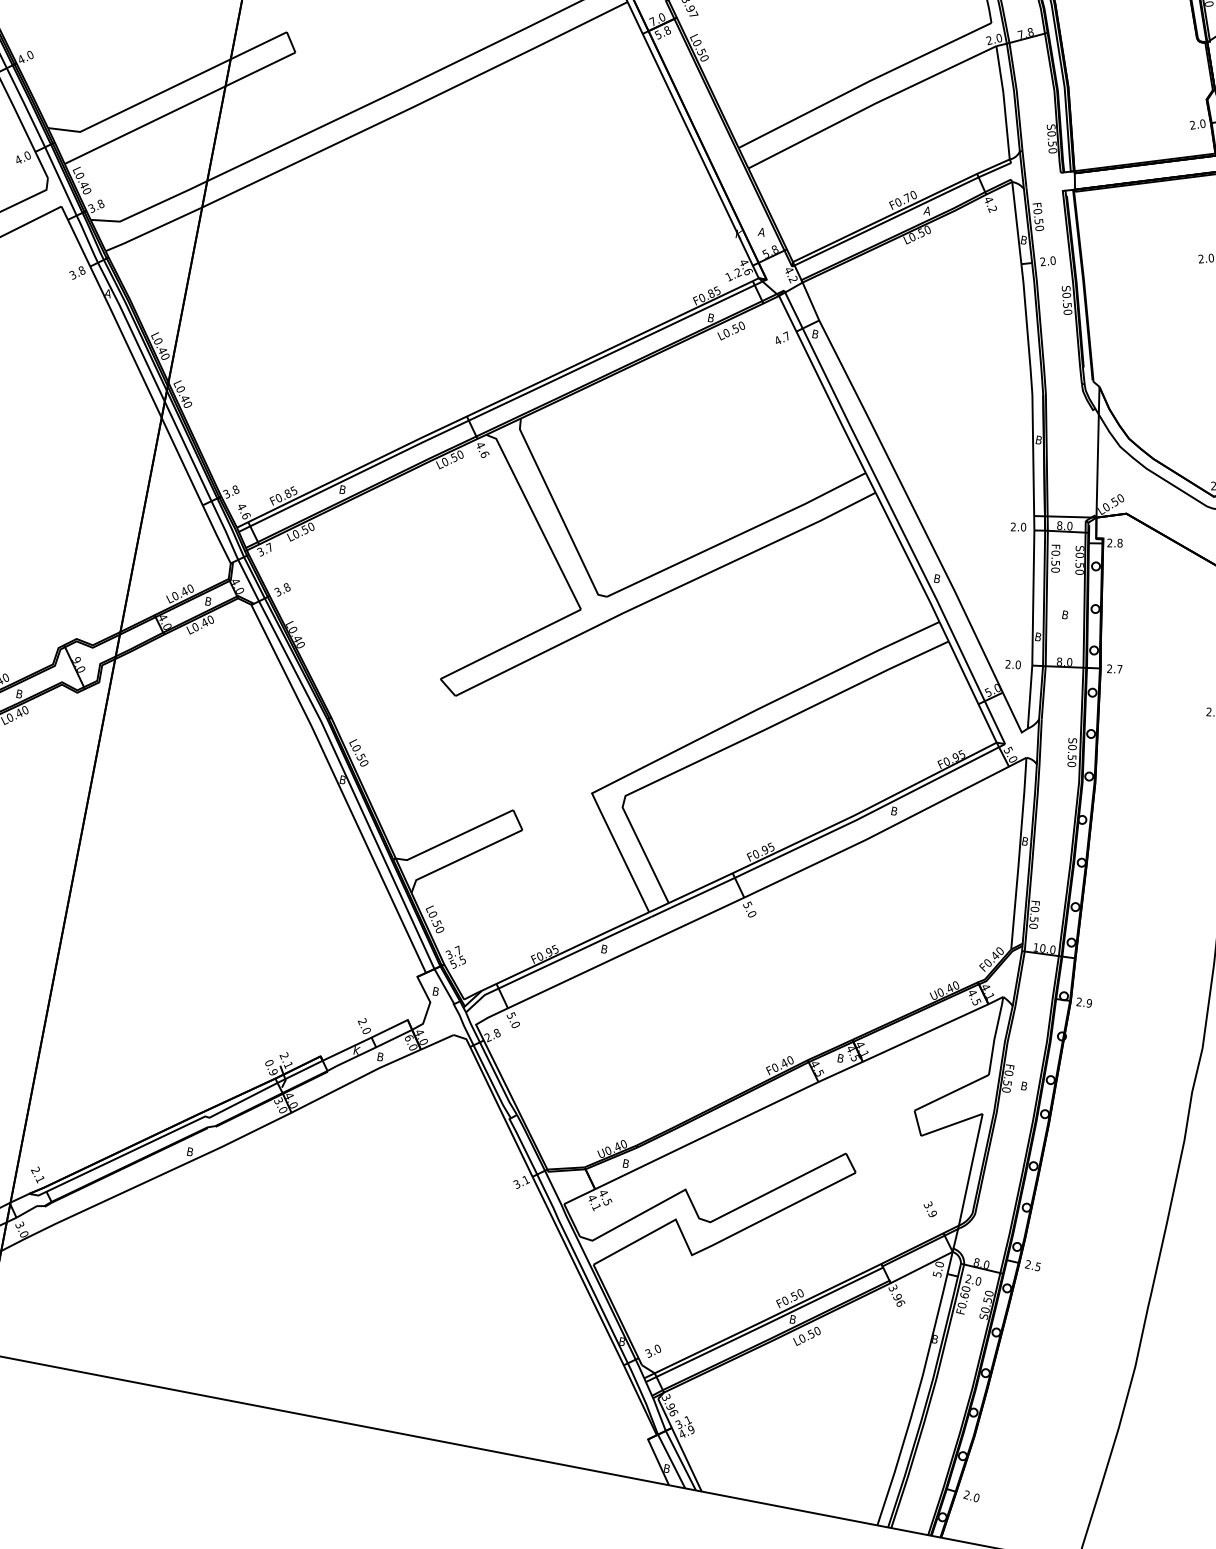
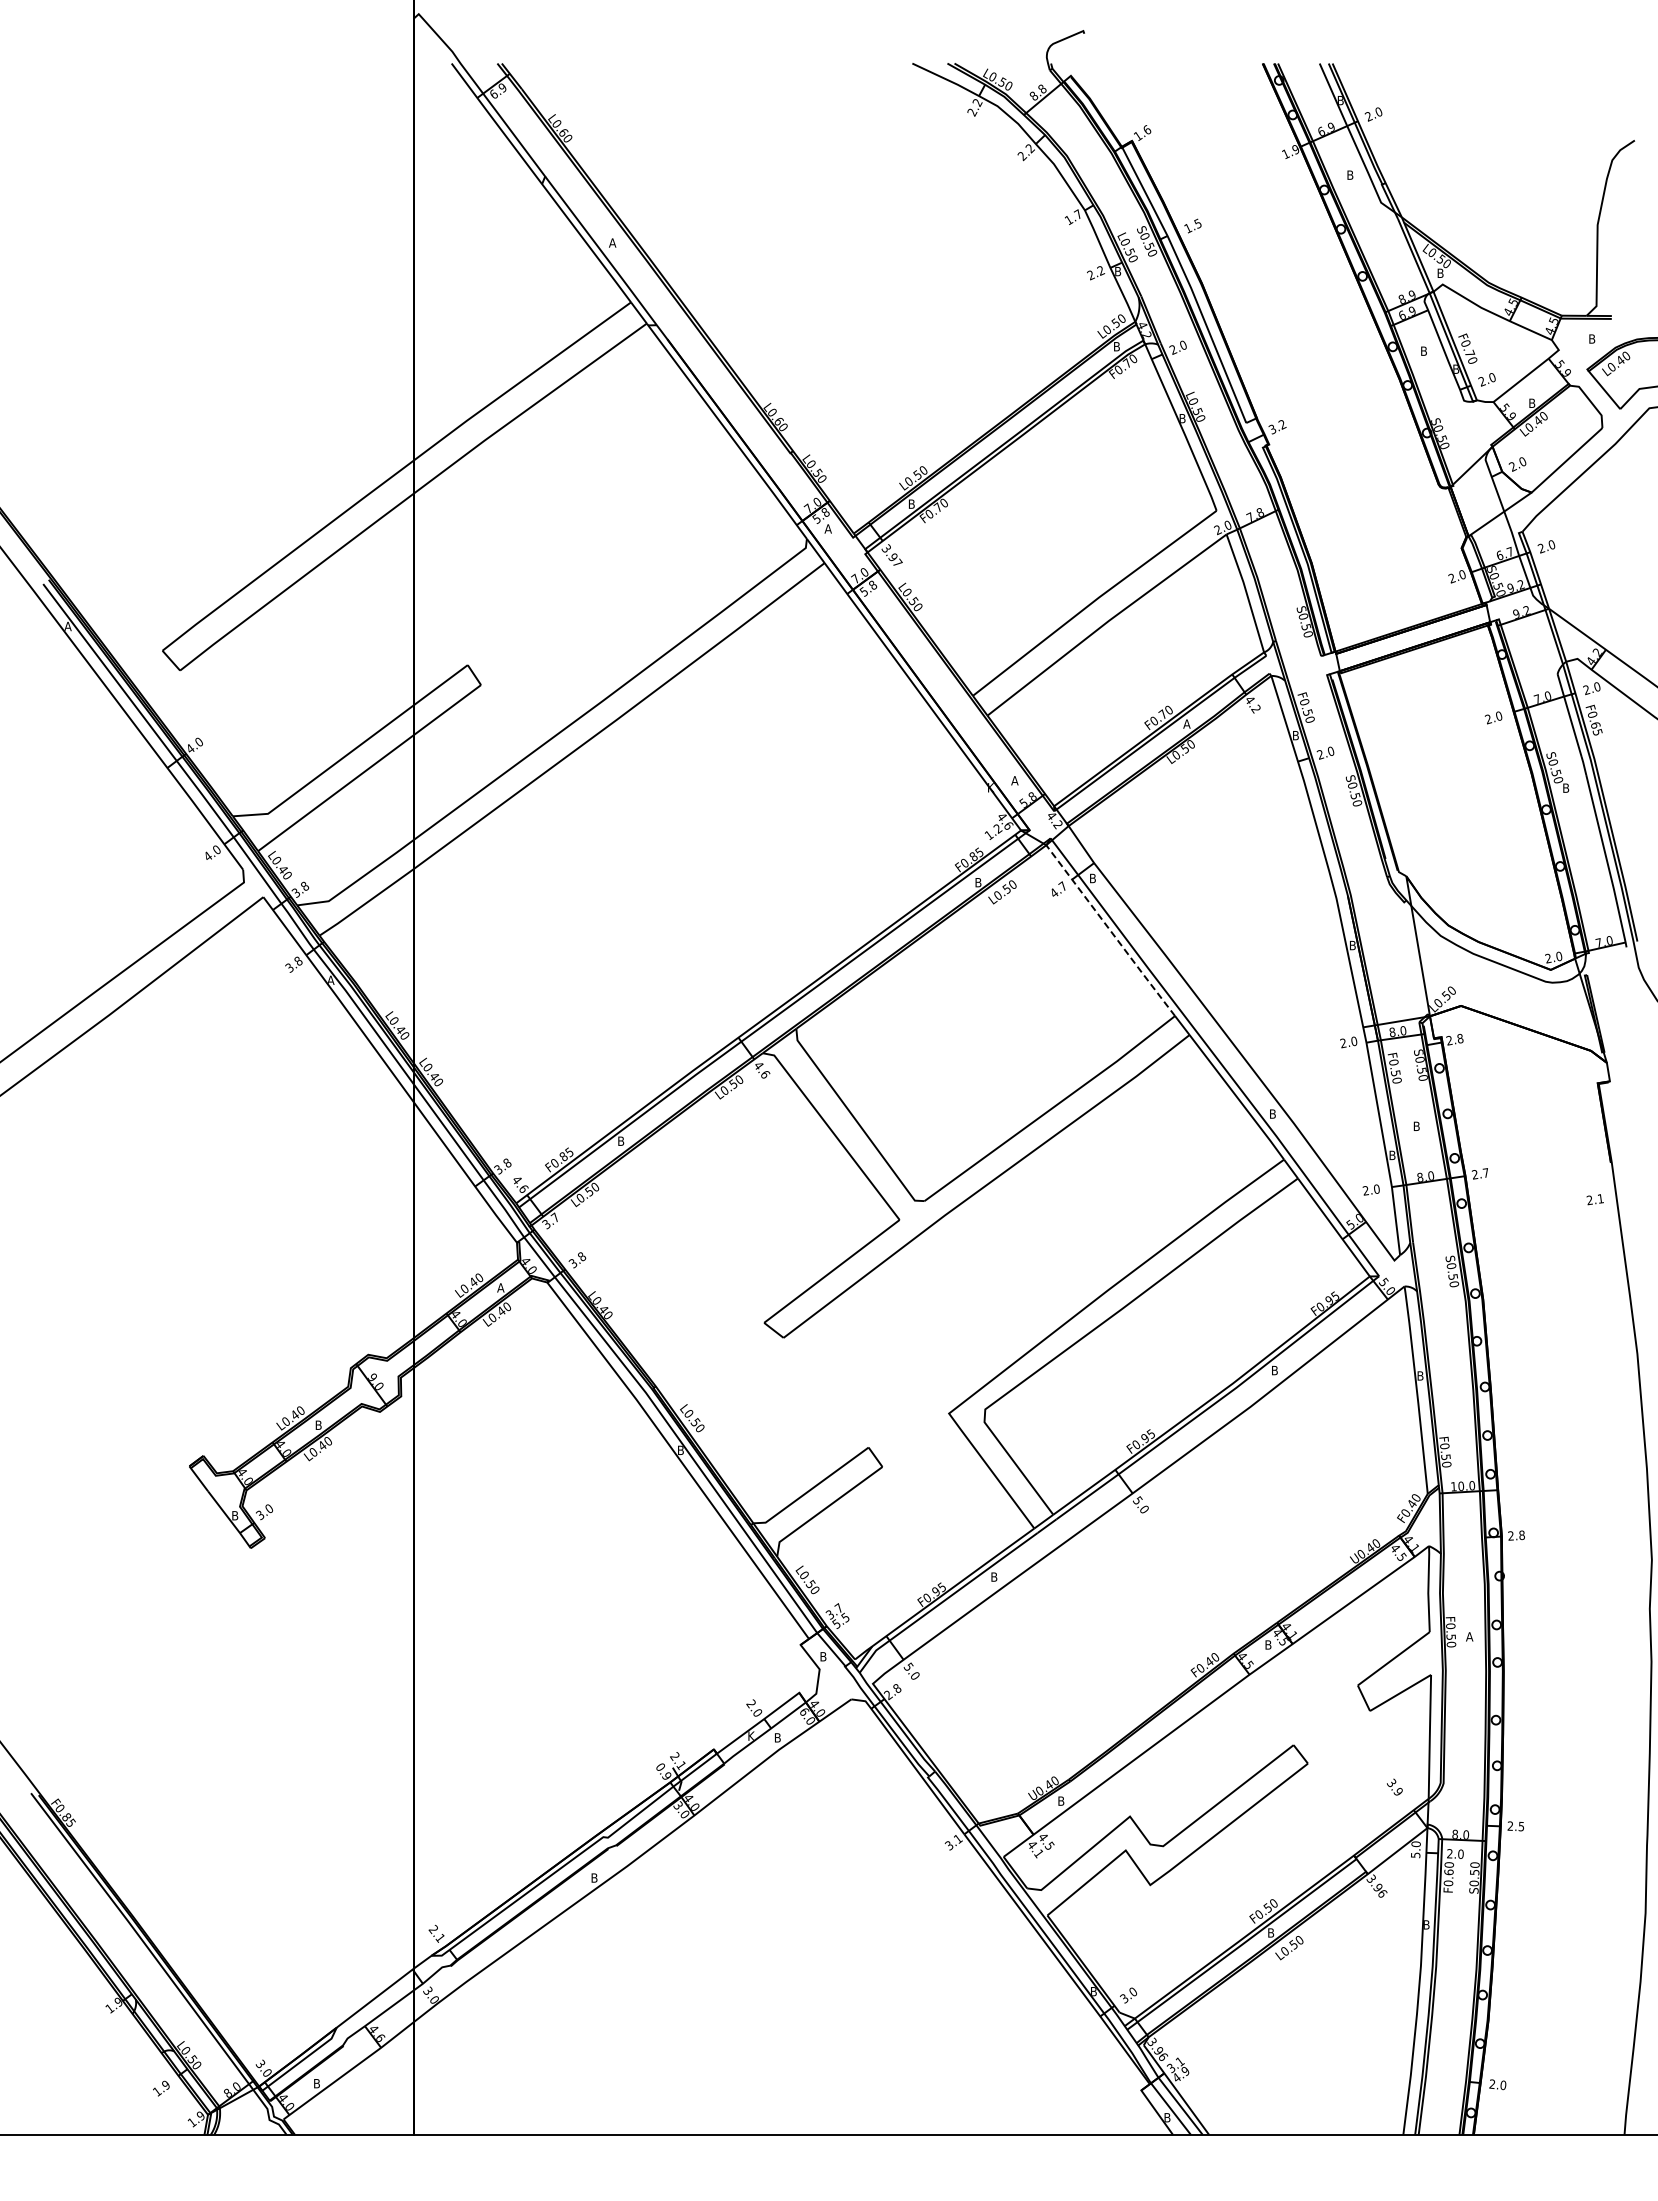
line: (822, 384) -> (1110, 930), solid -> dashed
text: (208, 601) -> (500, 1287), B -> A
text: (1088, 1003) -> (1521, 1535), 2.9 -> 2.8
text: (1024, 1085) -> (1469, 1636), B -> A

